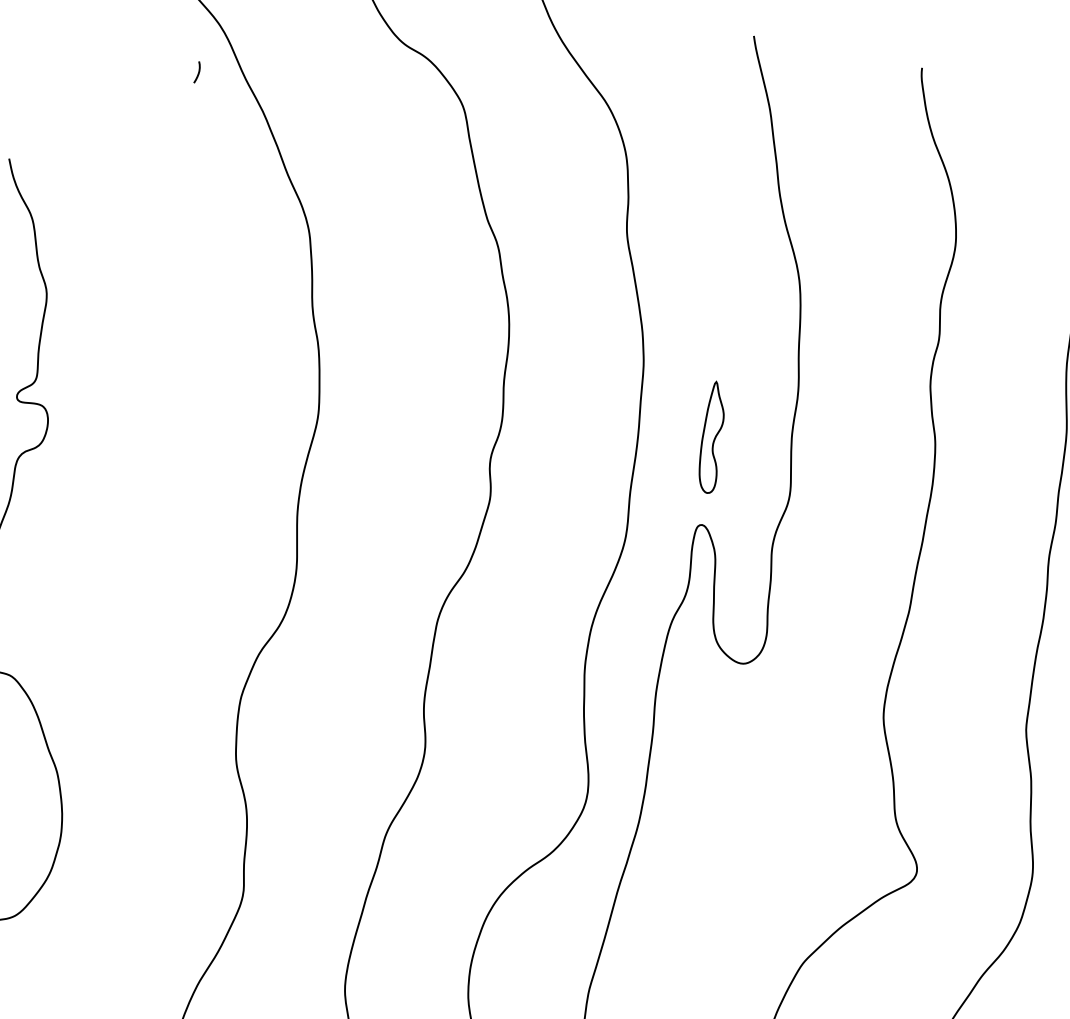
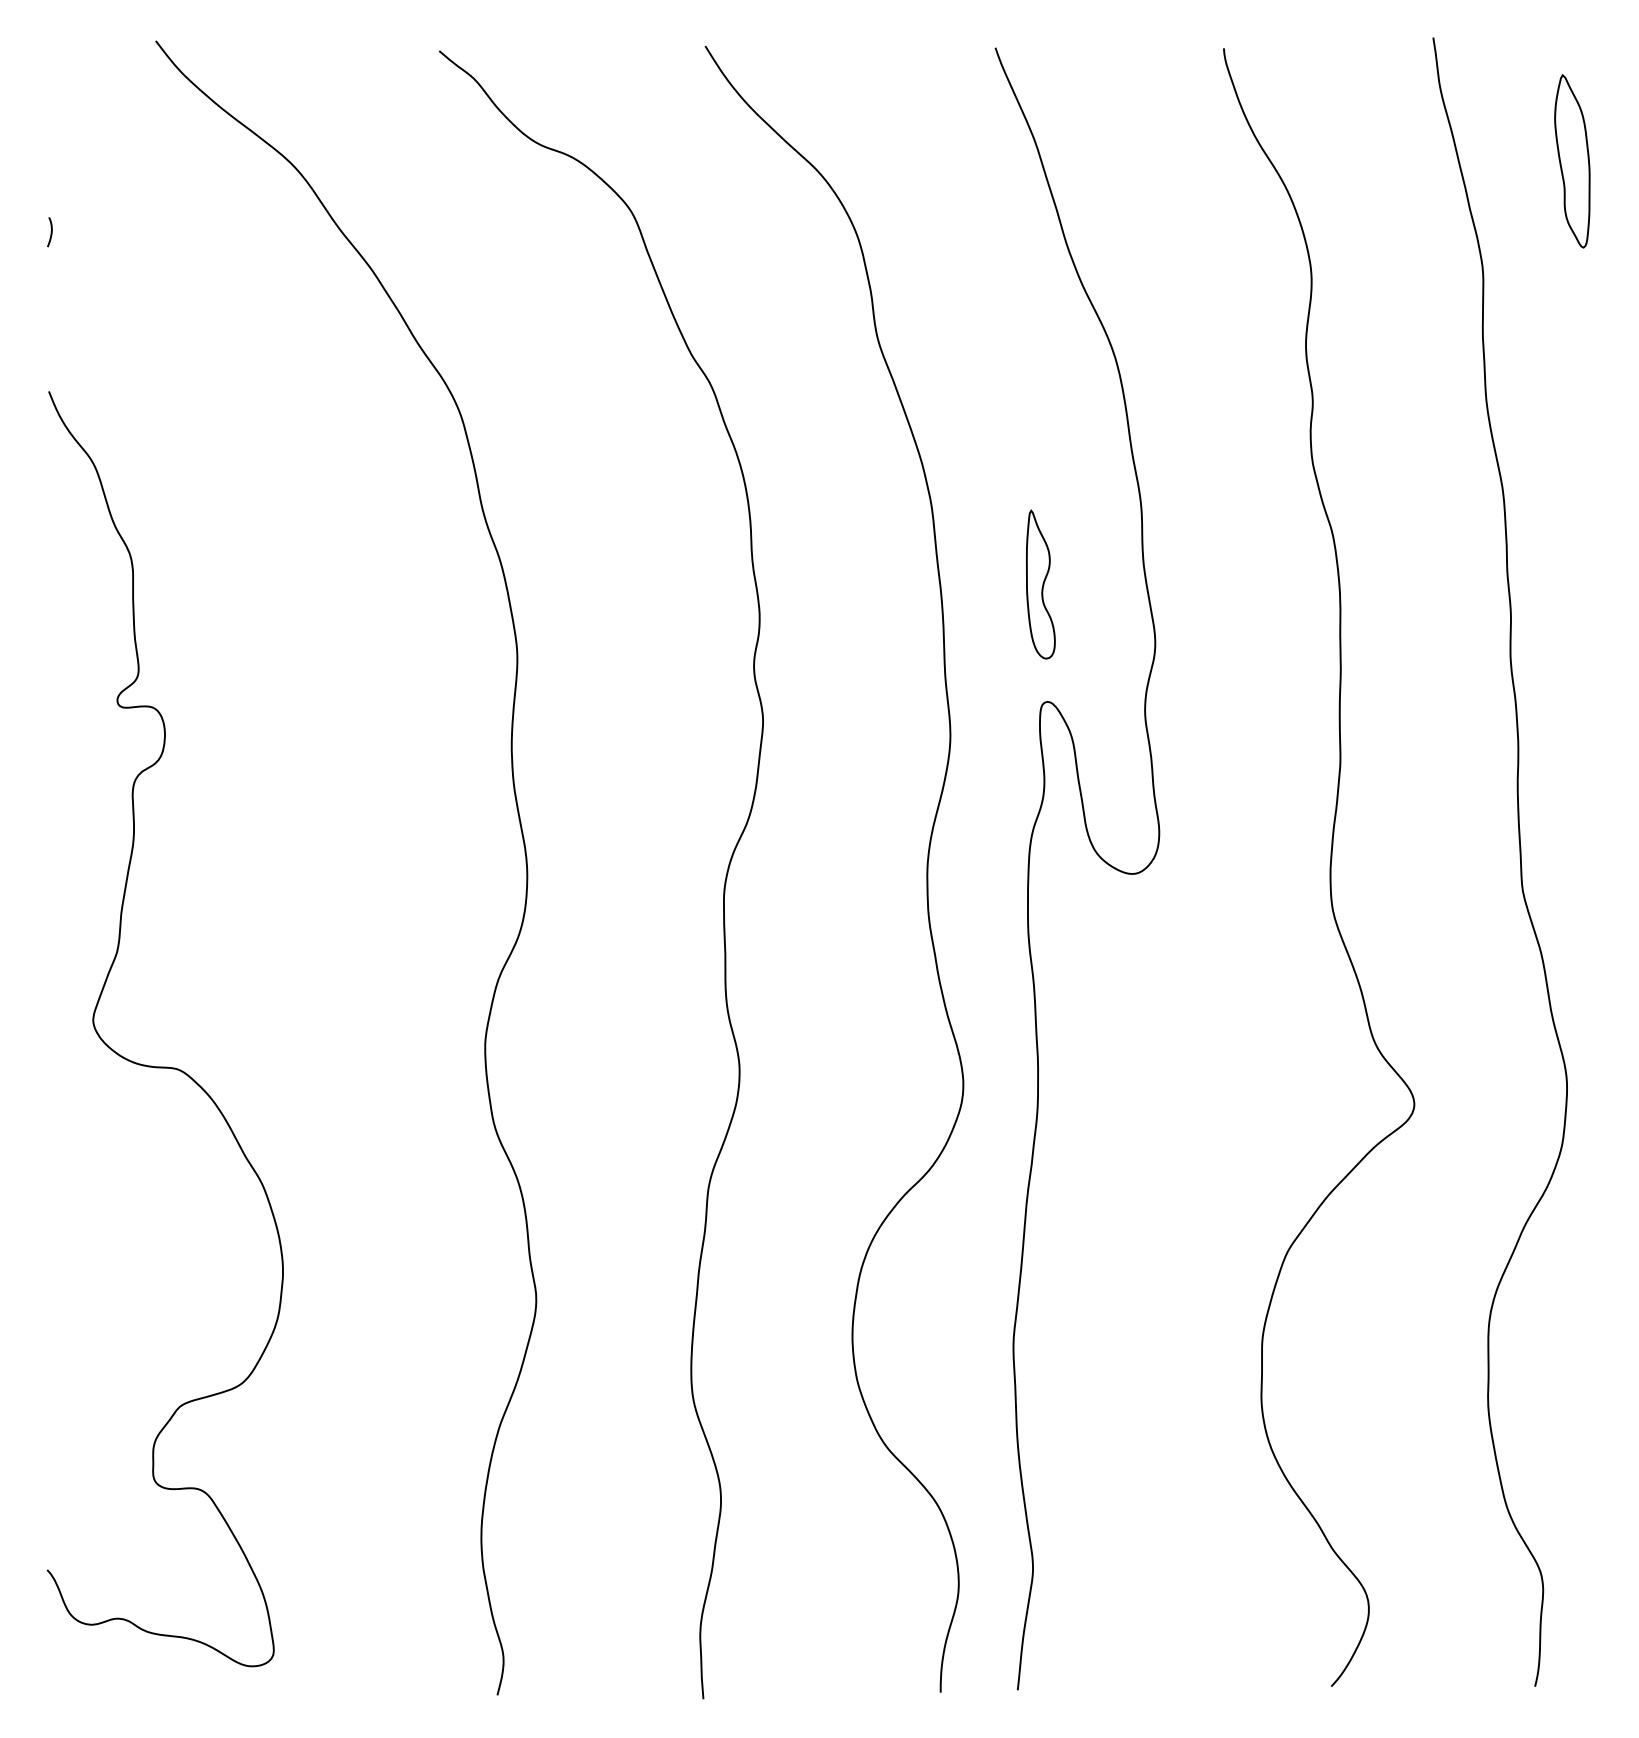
curve: (198, 72) -> (50, 232), moved

